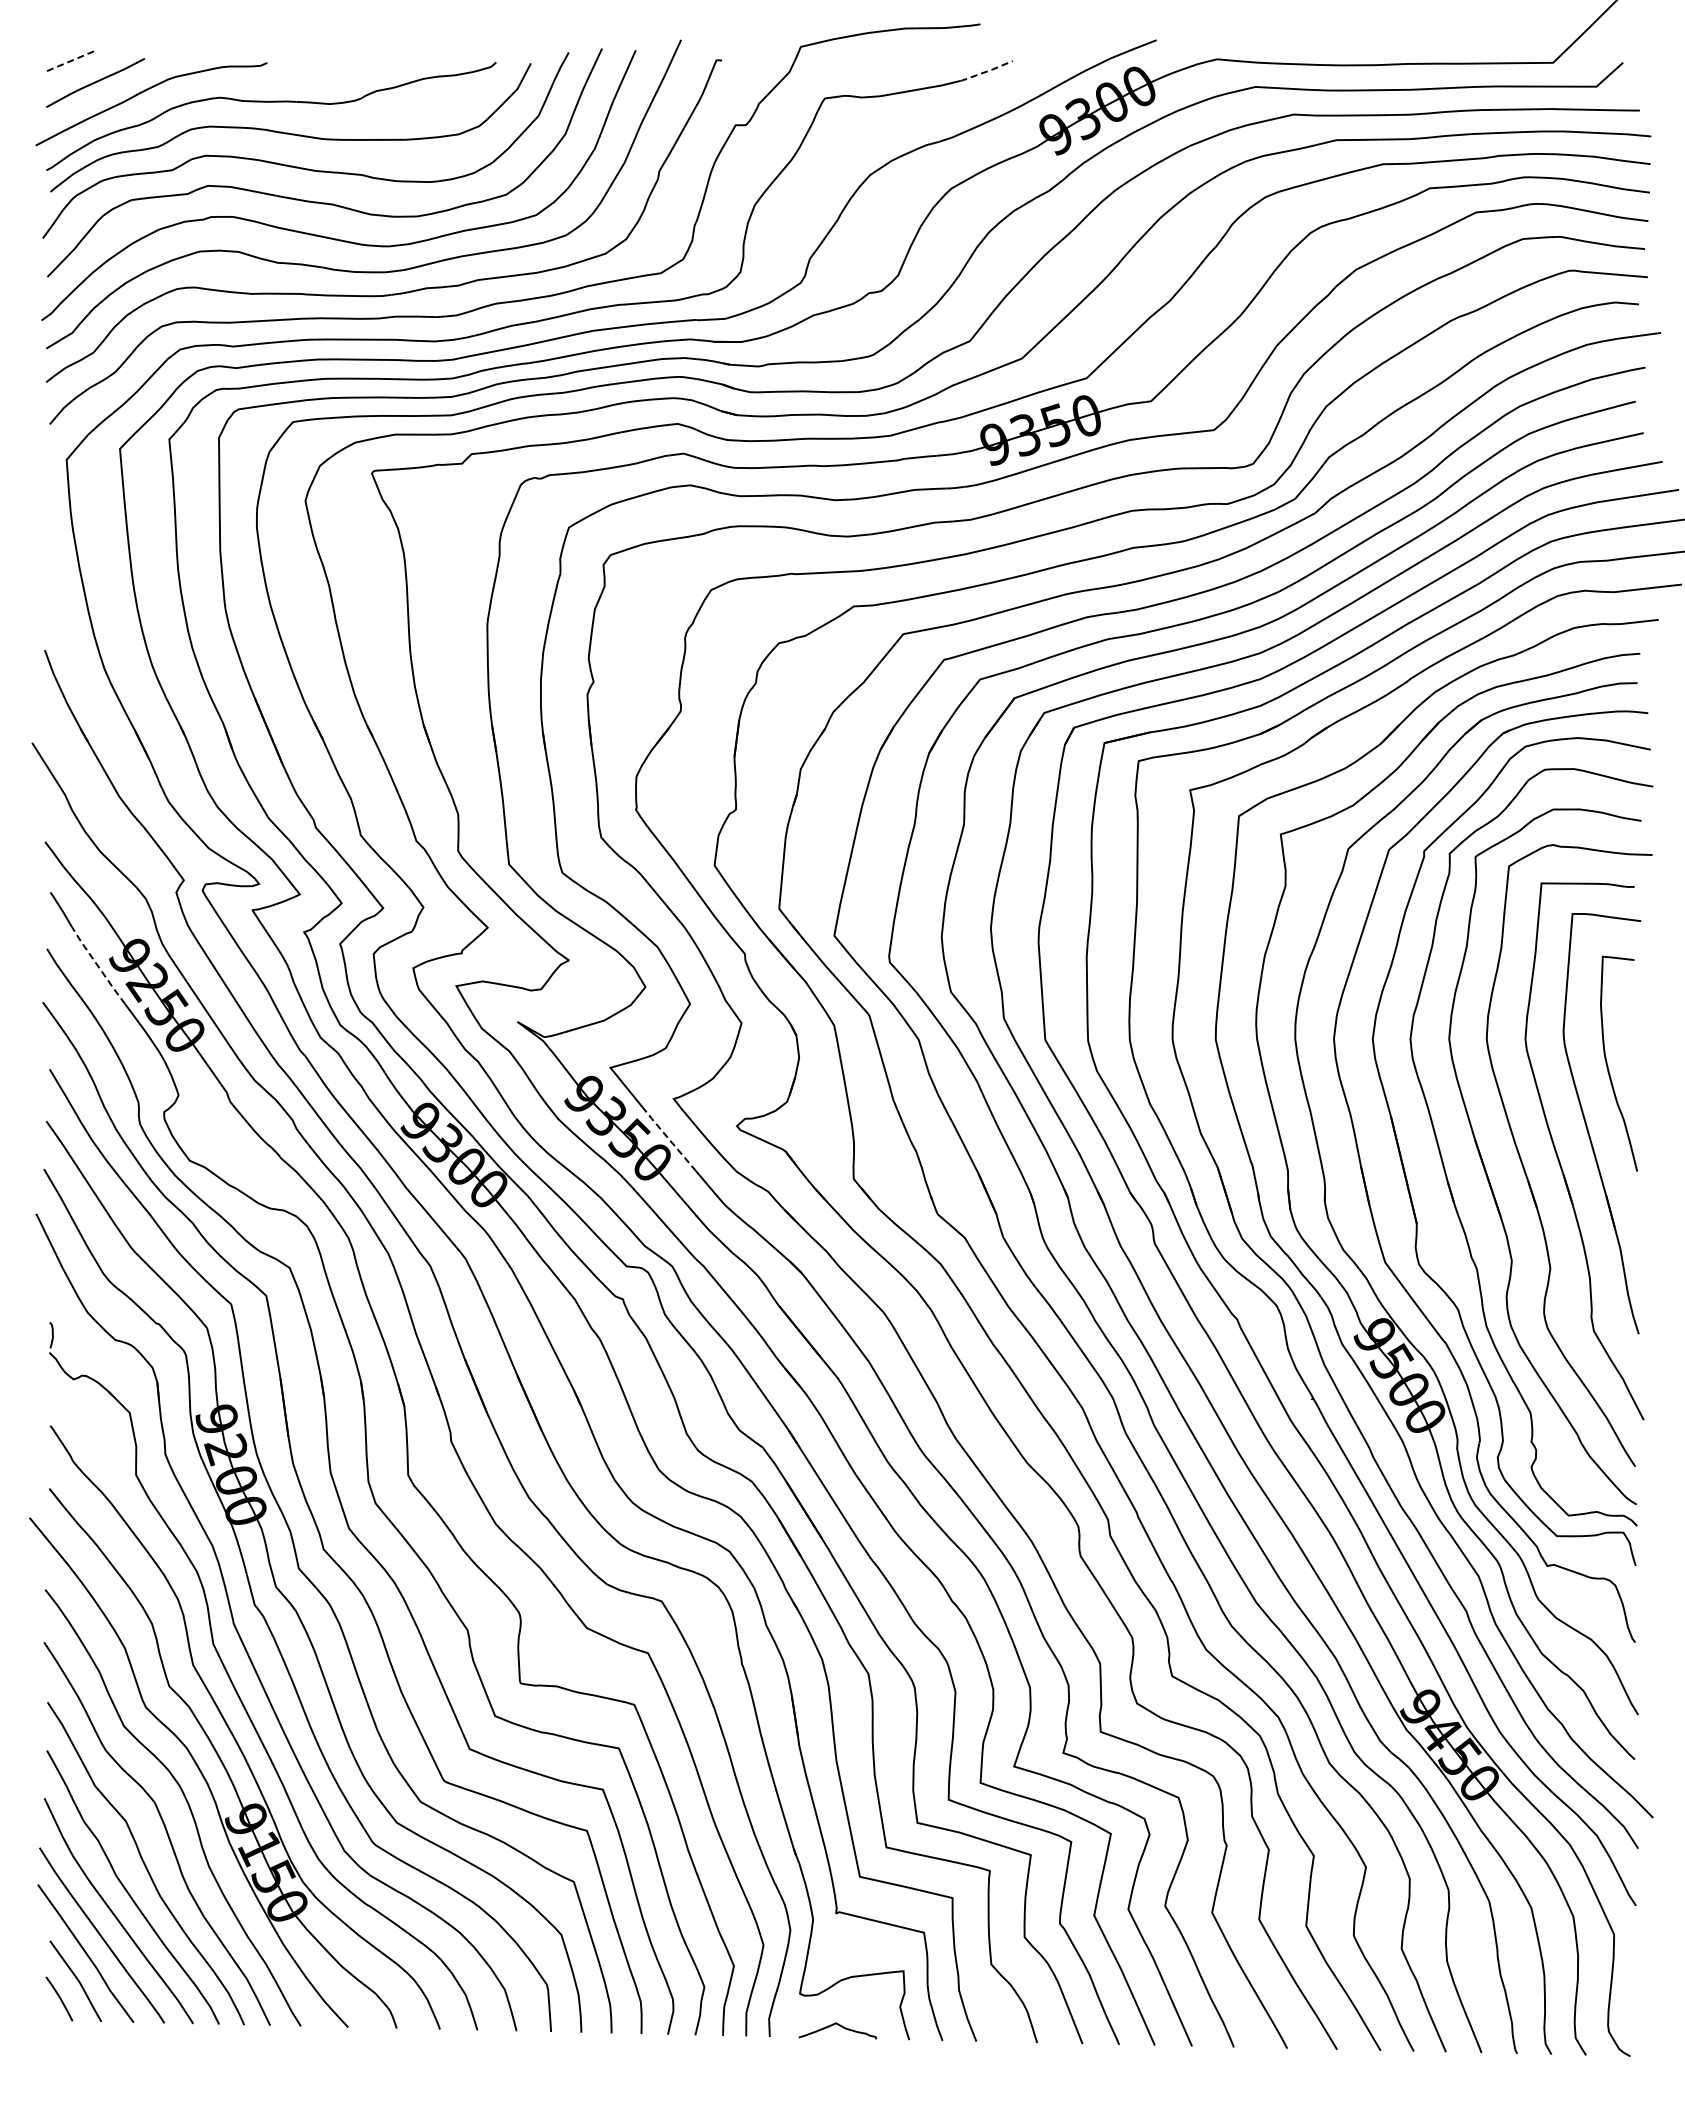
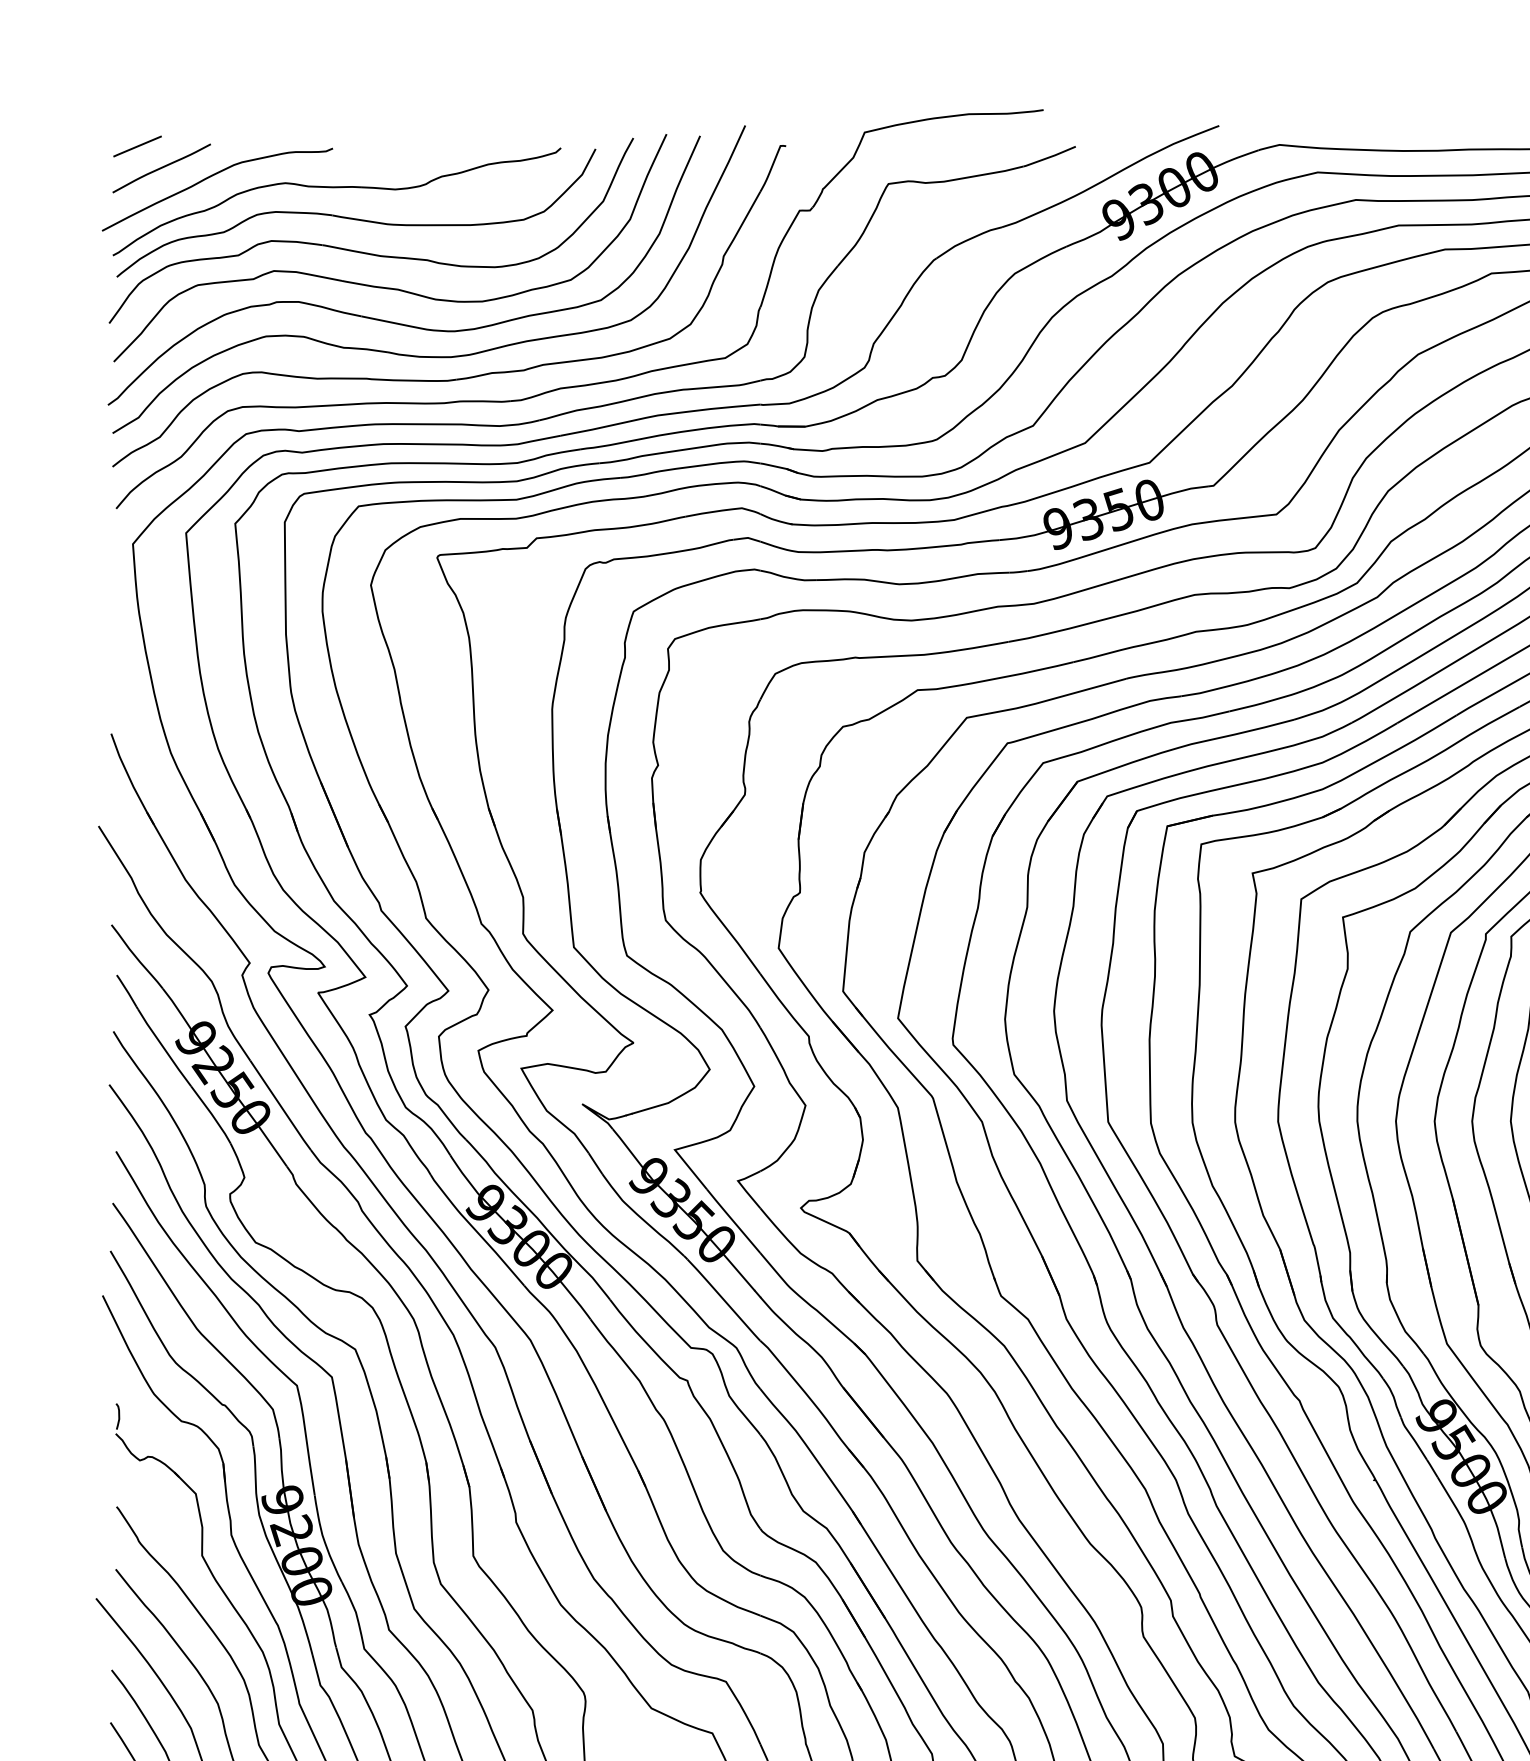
line: (71, 61) -> (137, 147), dashed -> solid
line: (986, 71) -> (1049, 157), dashed -> solid
line: (97, 965) -> (163, 1048), dashed -> solid
line: (668, 1138) -> (732, 1220), dashed -> solid

